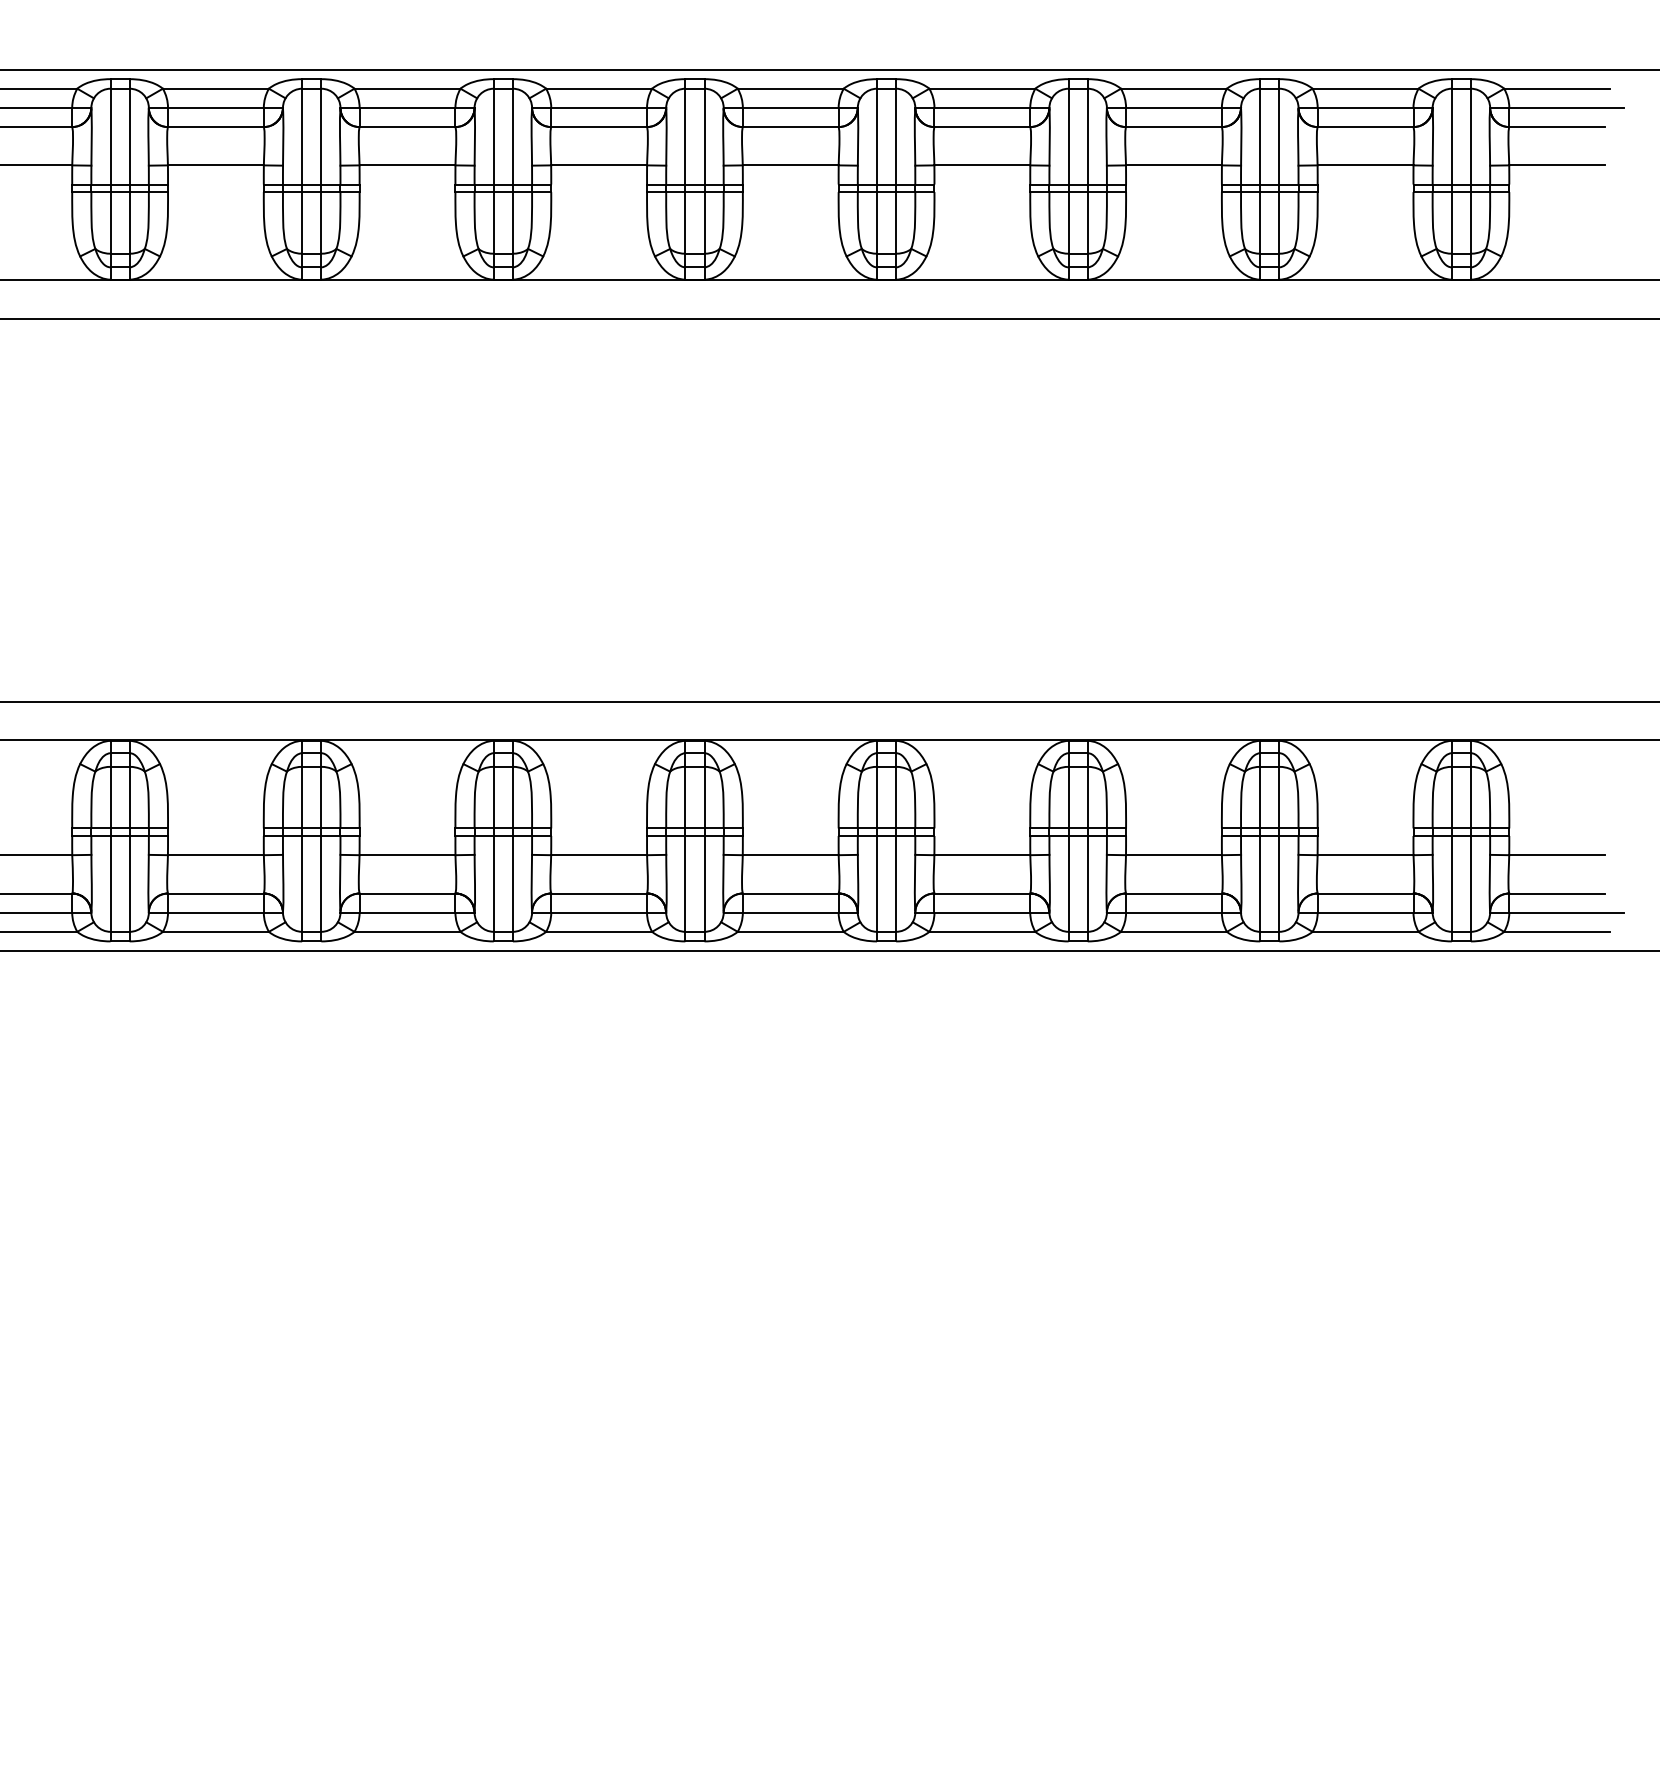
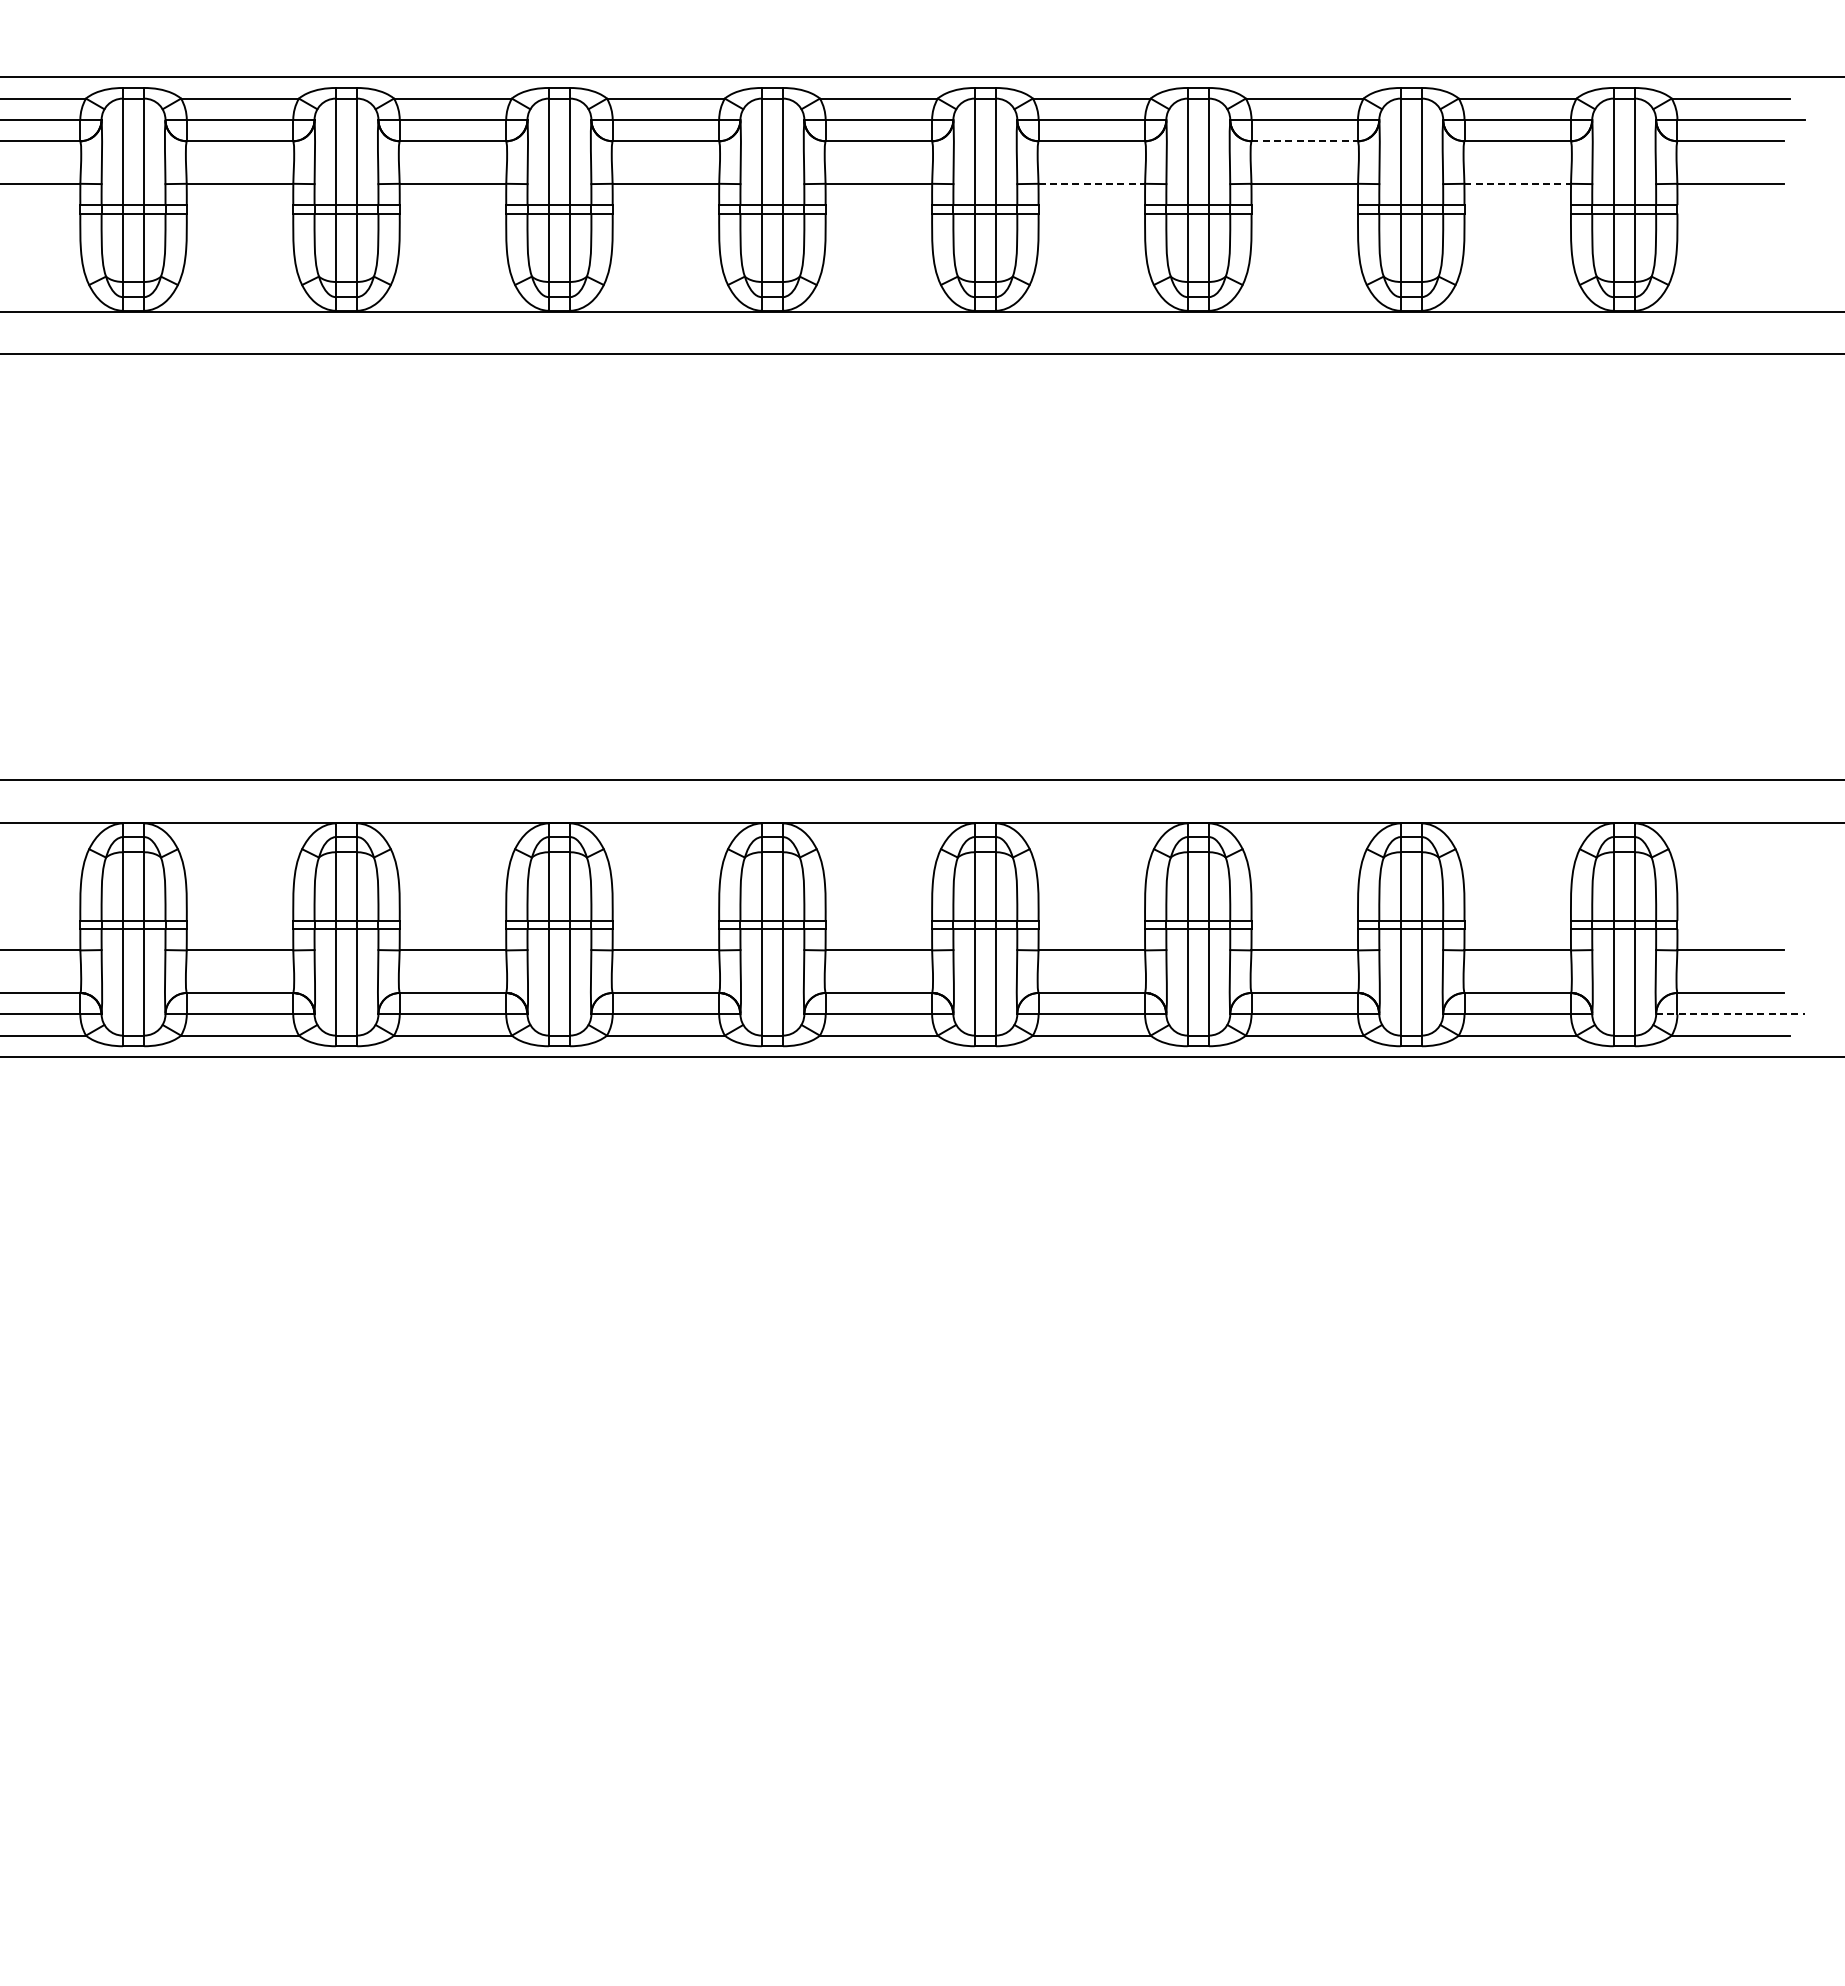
line: (1174, 127) -> (1305, 141), solid -> dashed
line: (982, 165) -> (1092, 183), solid -> dashed
line: (1366, 165) -> (1518, 183), solid -> dashed
line: (1557, 912) -> (1730, 1014), solid -> dashed

